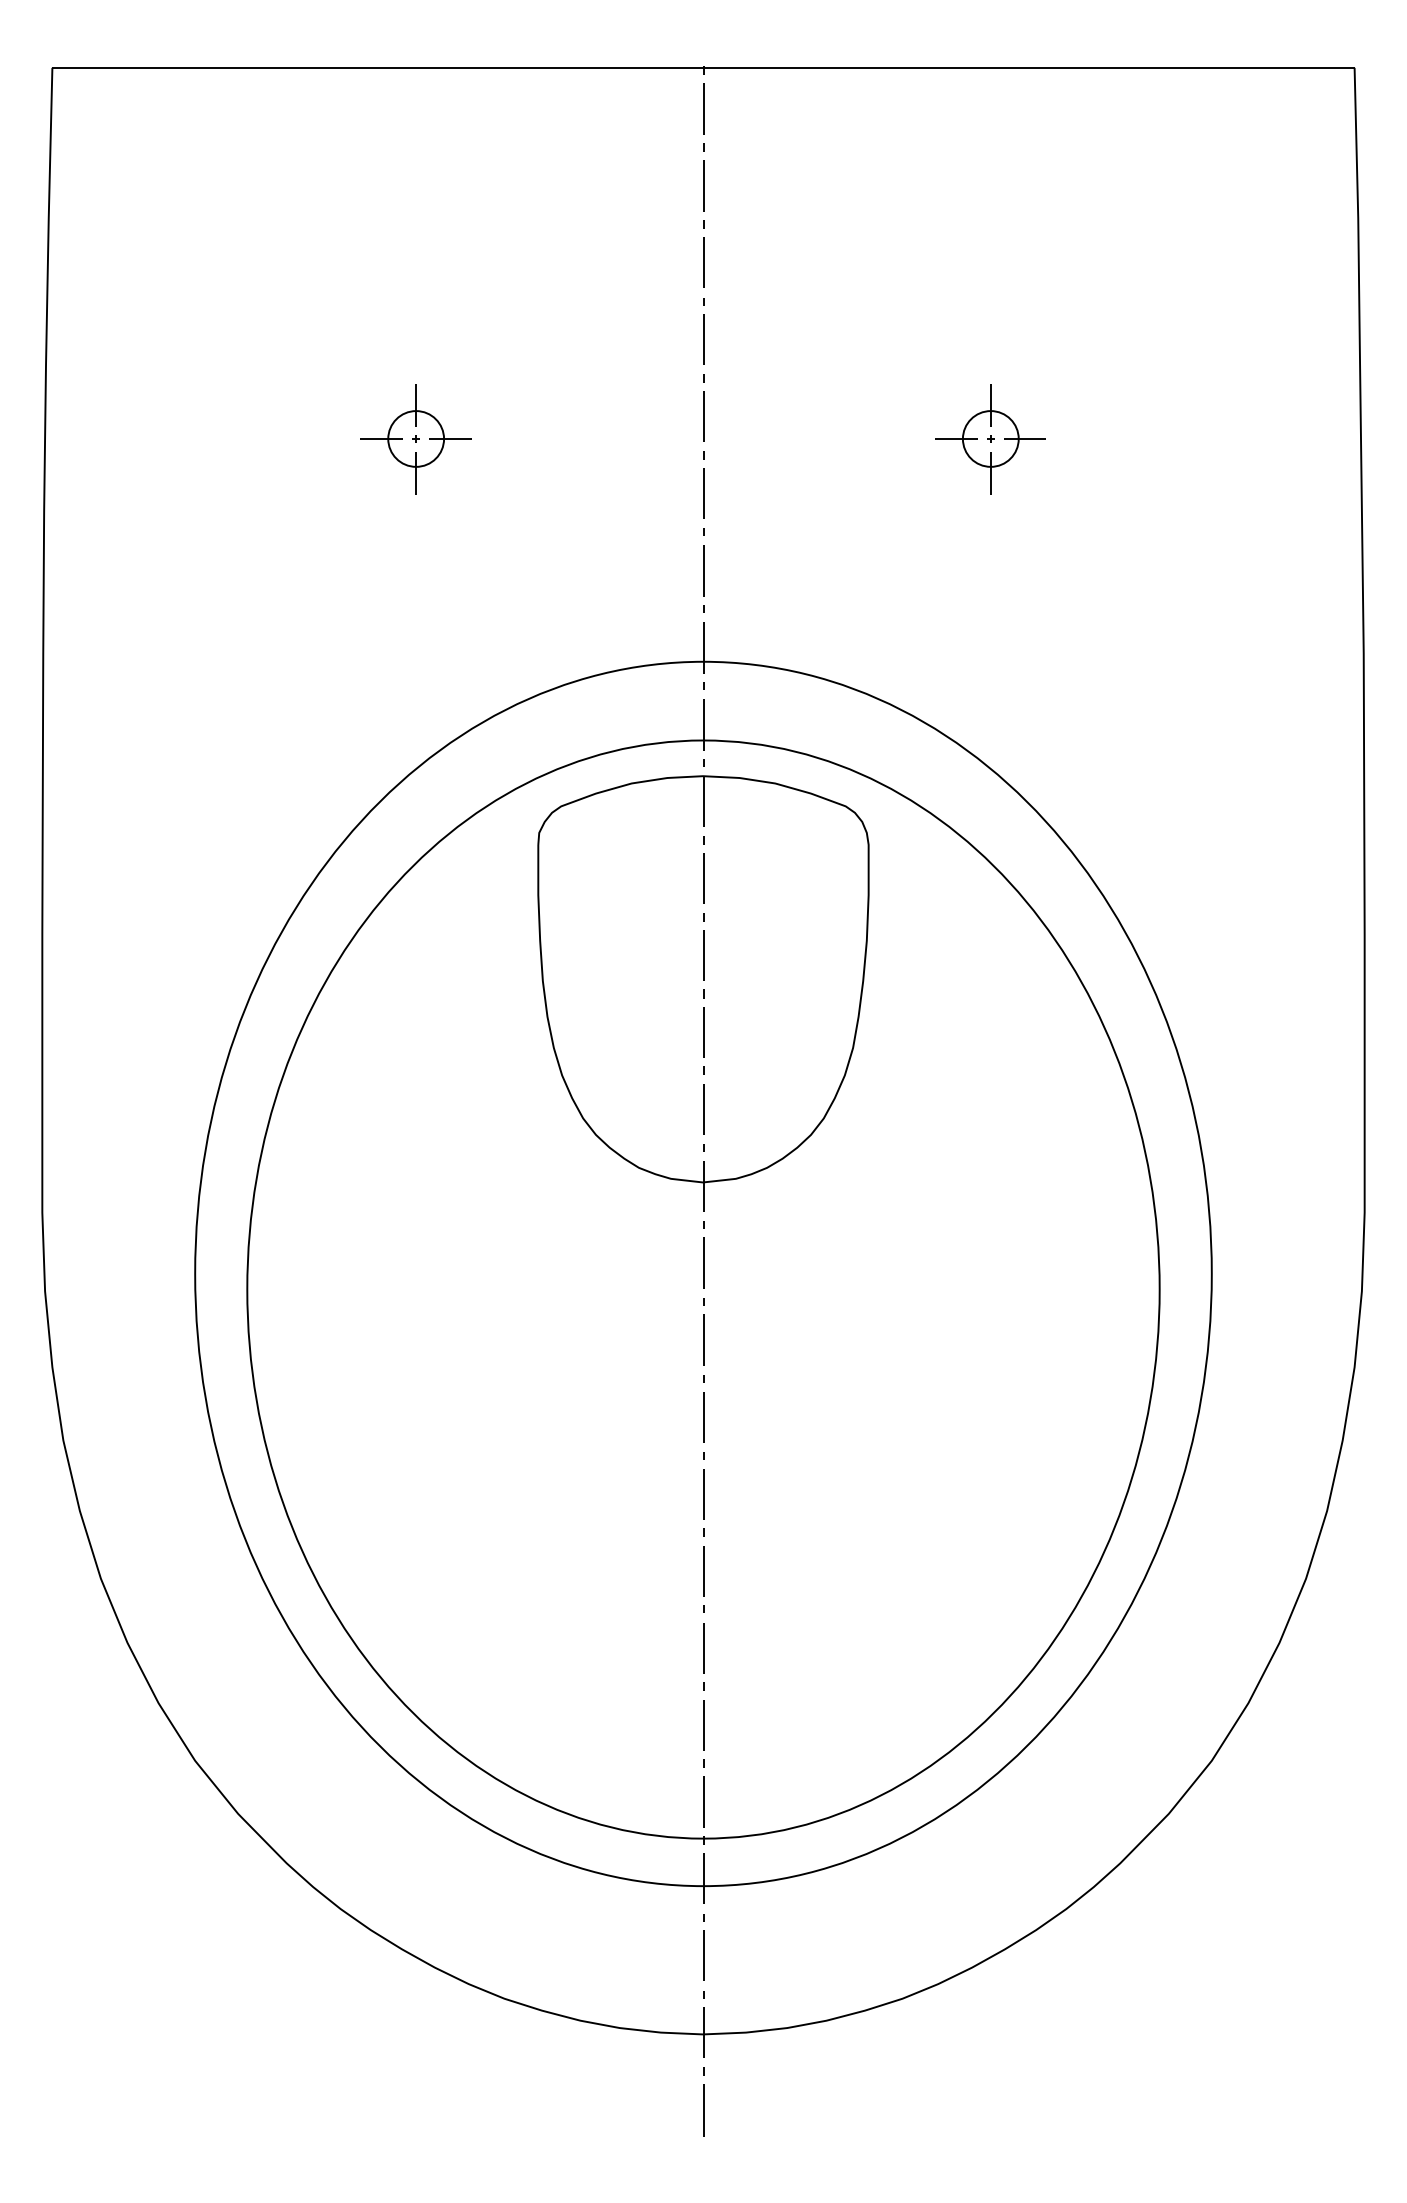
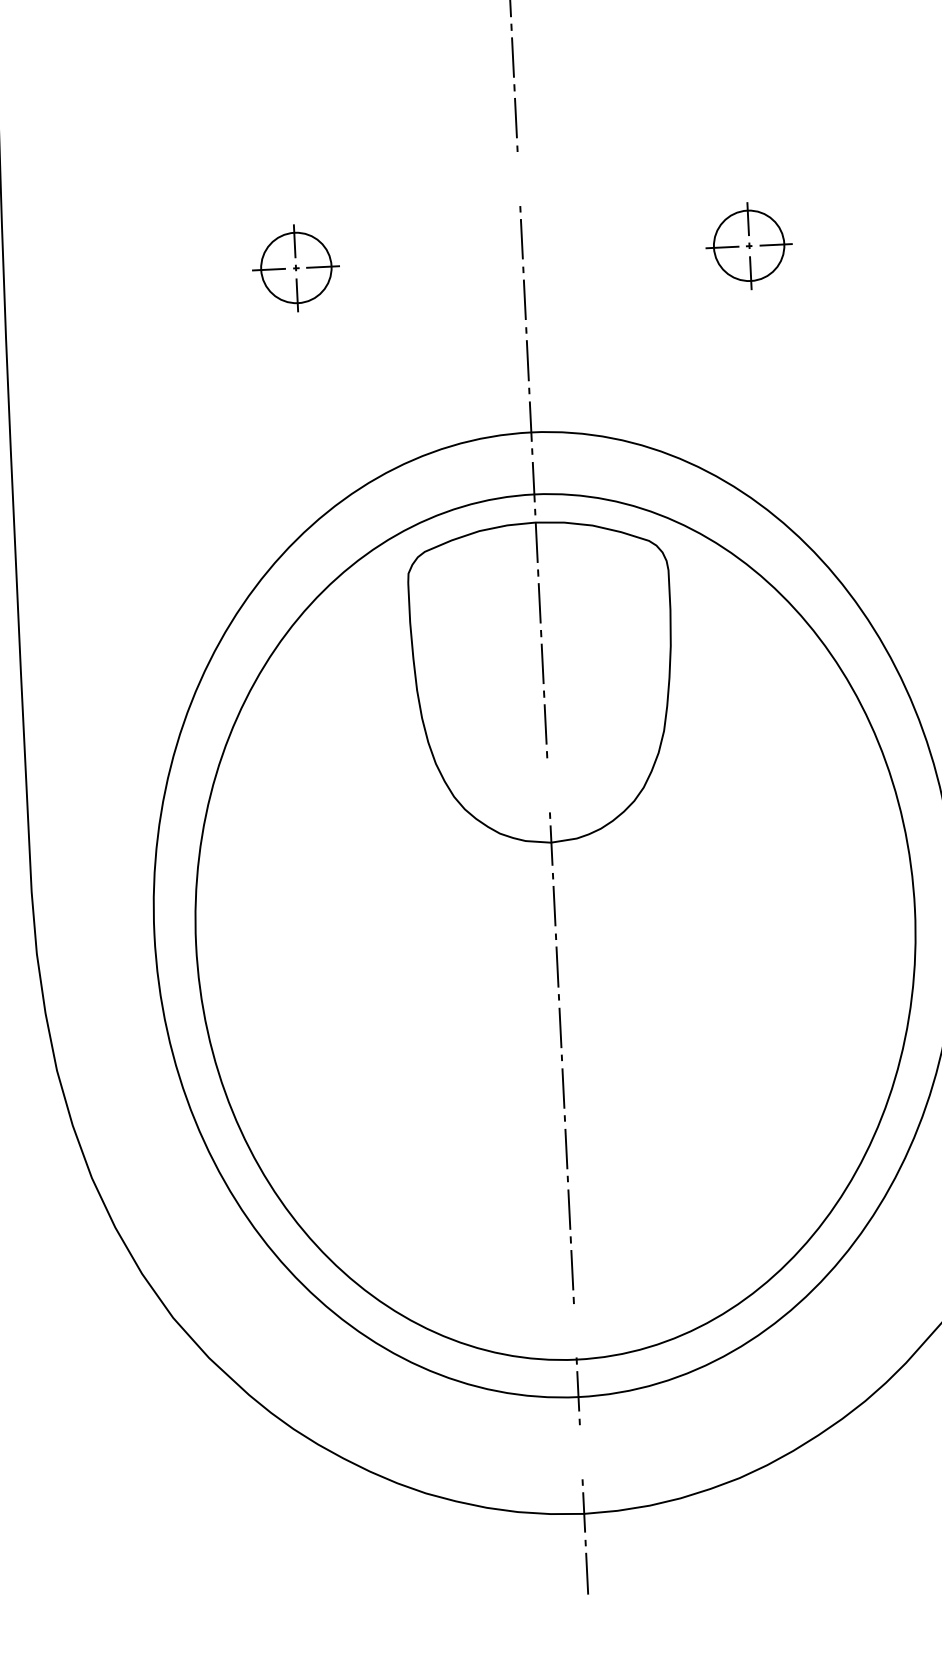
line: (703, 339) -> (518, 178), removed
circle: (416, 438) -> (296, 267), size x1.6
circle: (990, 438) -> (748, 245), size x1.6
line: (703, 1109) -> (548, 785), removed
line: (703, 1801) -> (575, 1330), removed
line: (703, 1955) -> (581, 1451), removed

